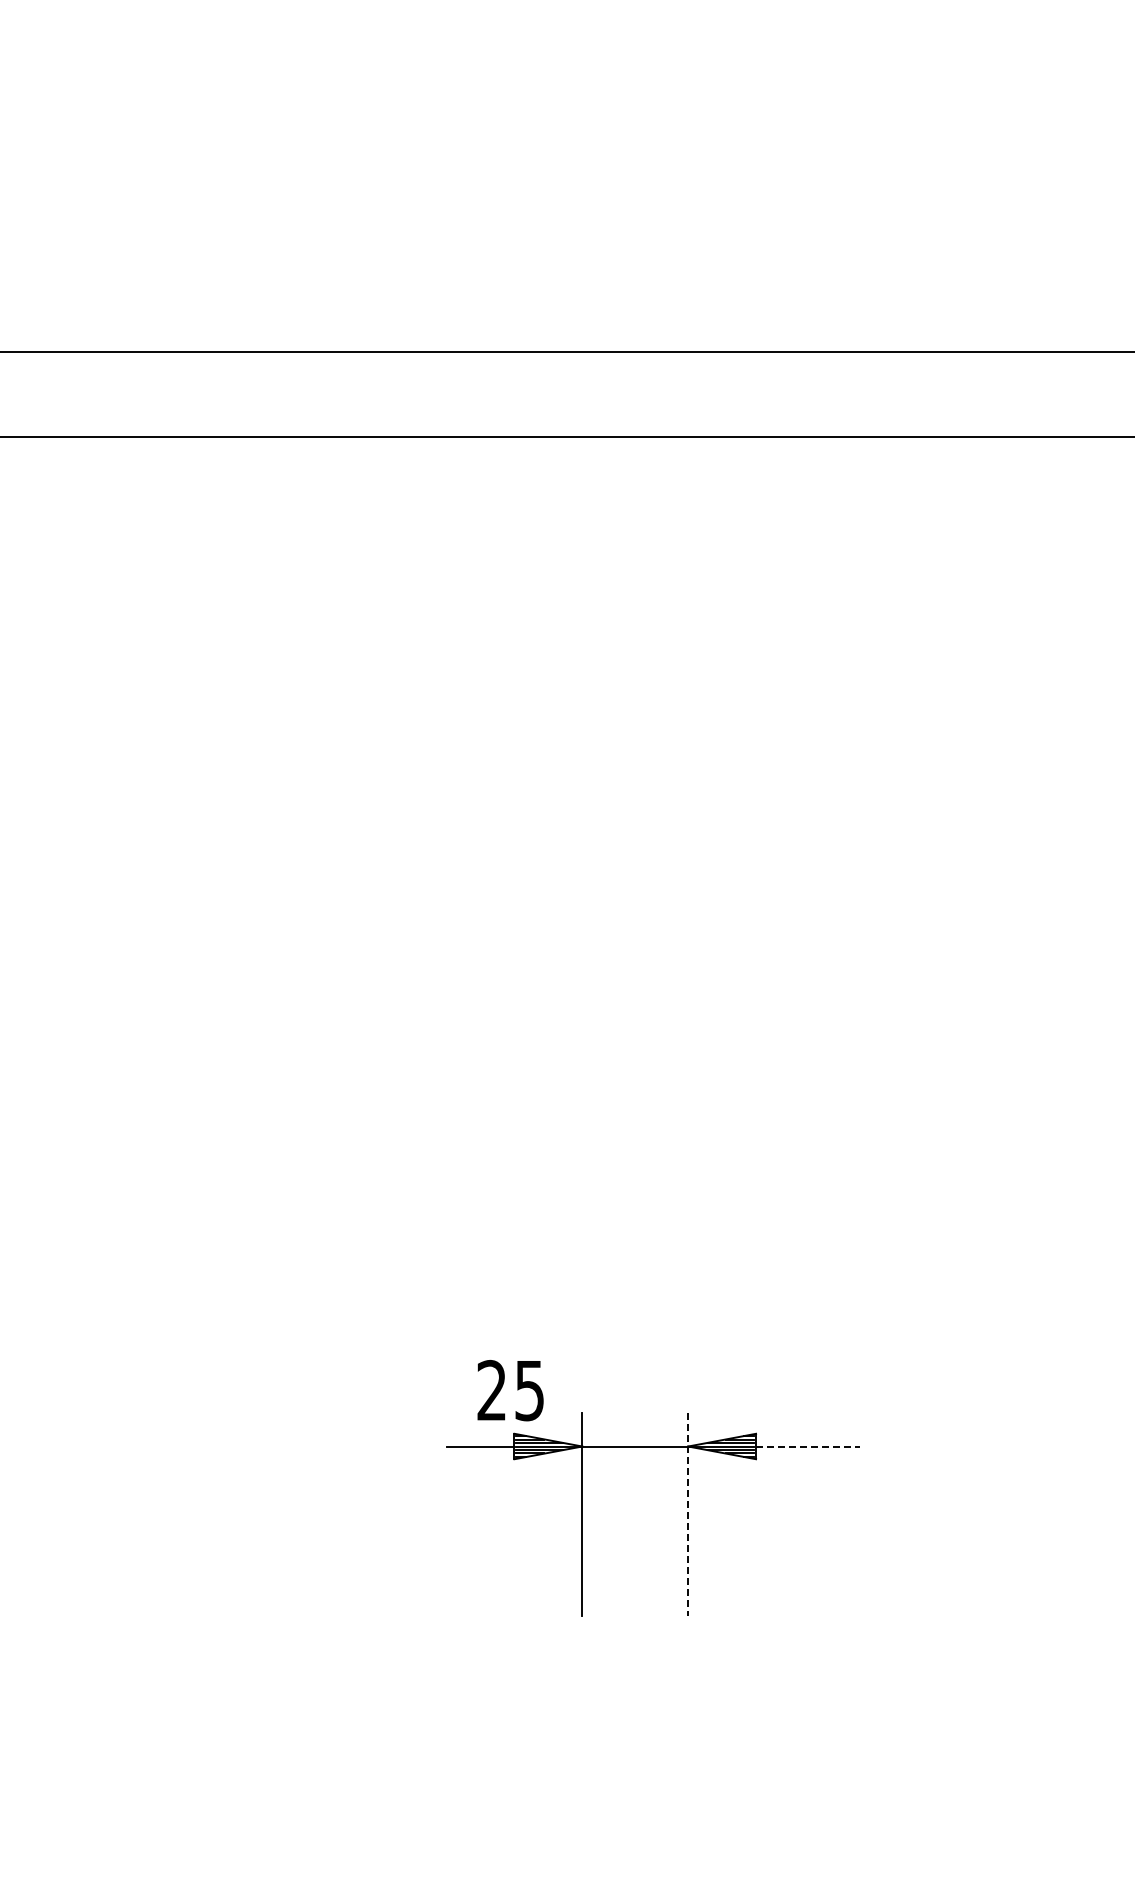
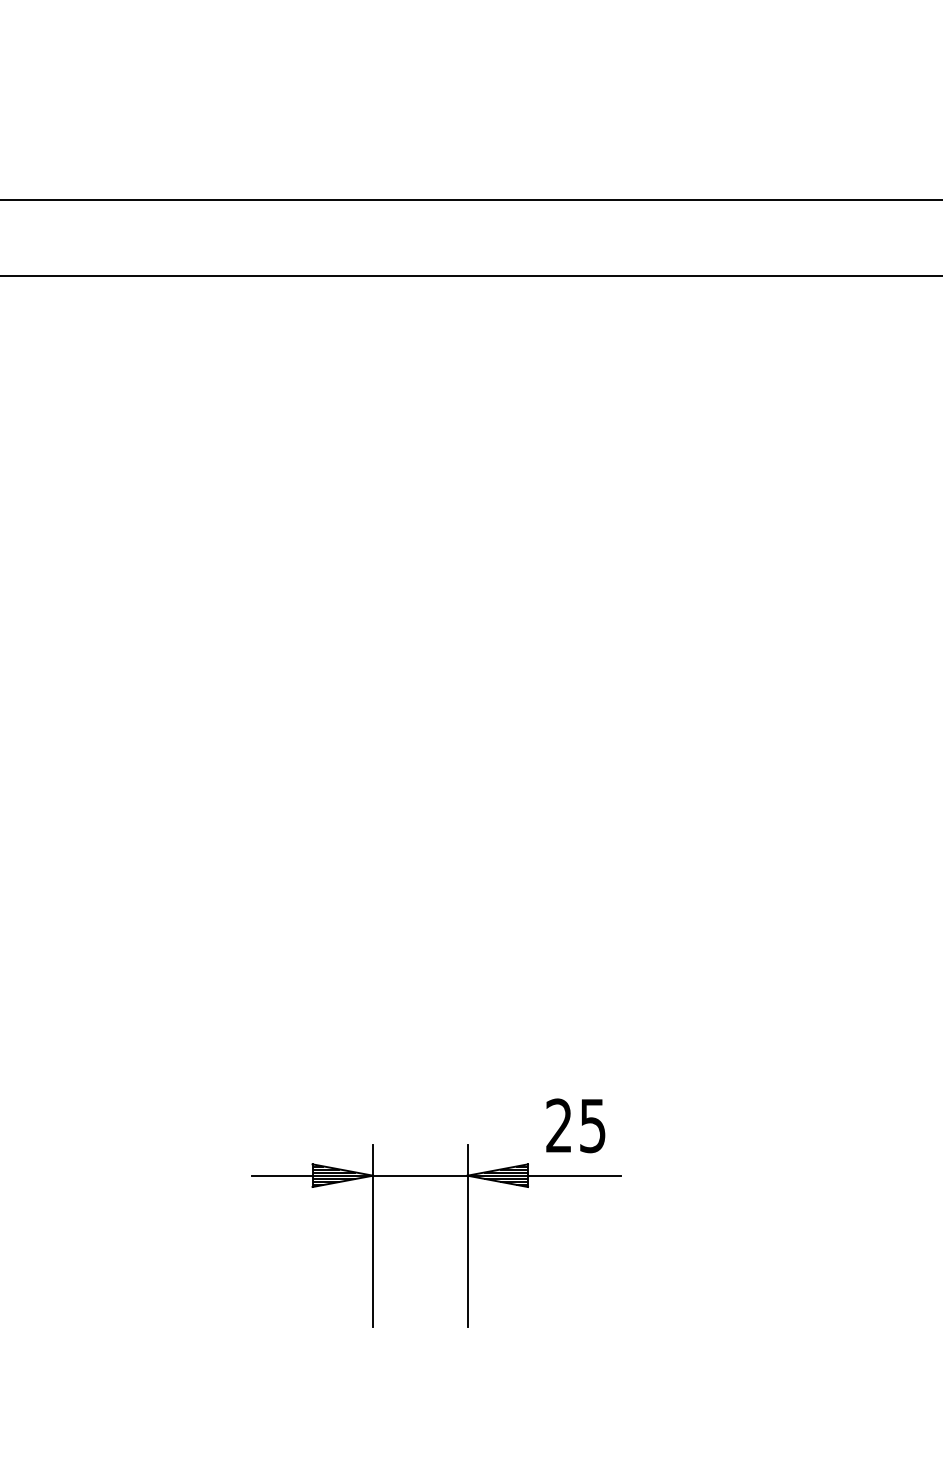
text: (510, 1390) -> (575, 1125), moved
line: (808, 1446) -> (574, 1175), dashed -> solid
line: (688, 1514) -> (467, 1236), dashed -> solid

